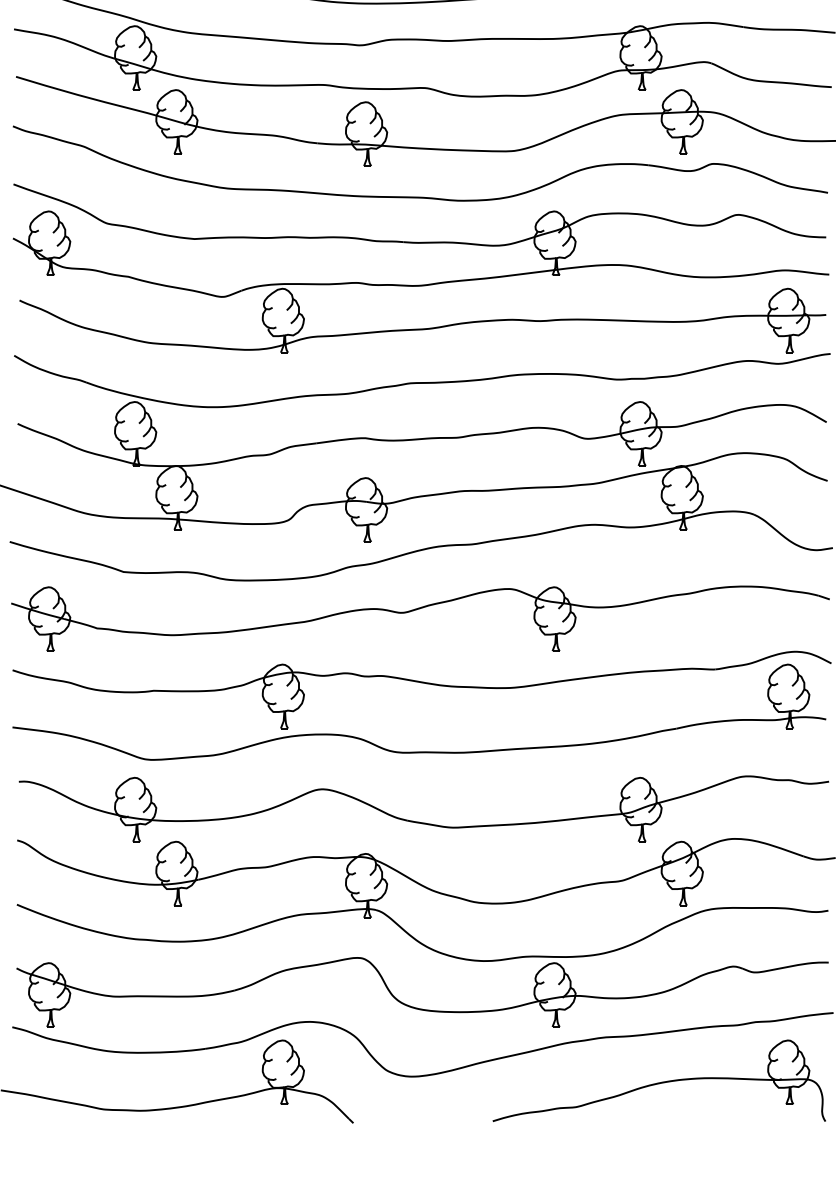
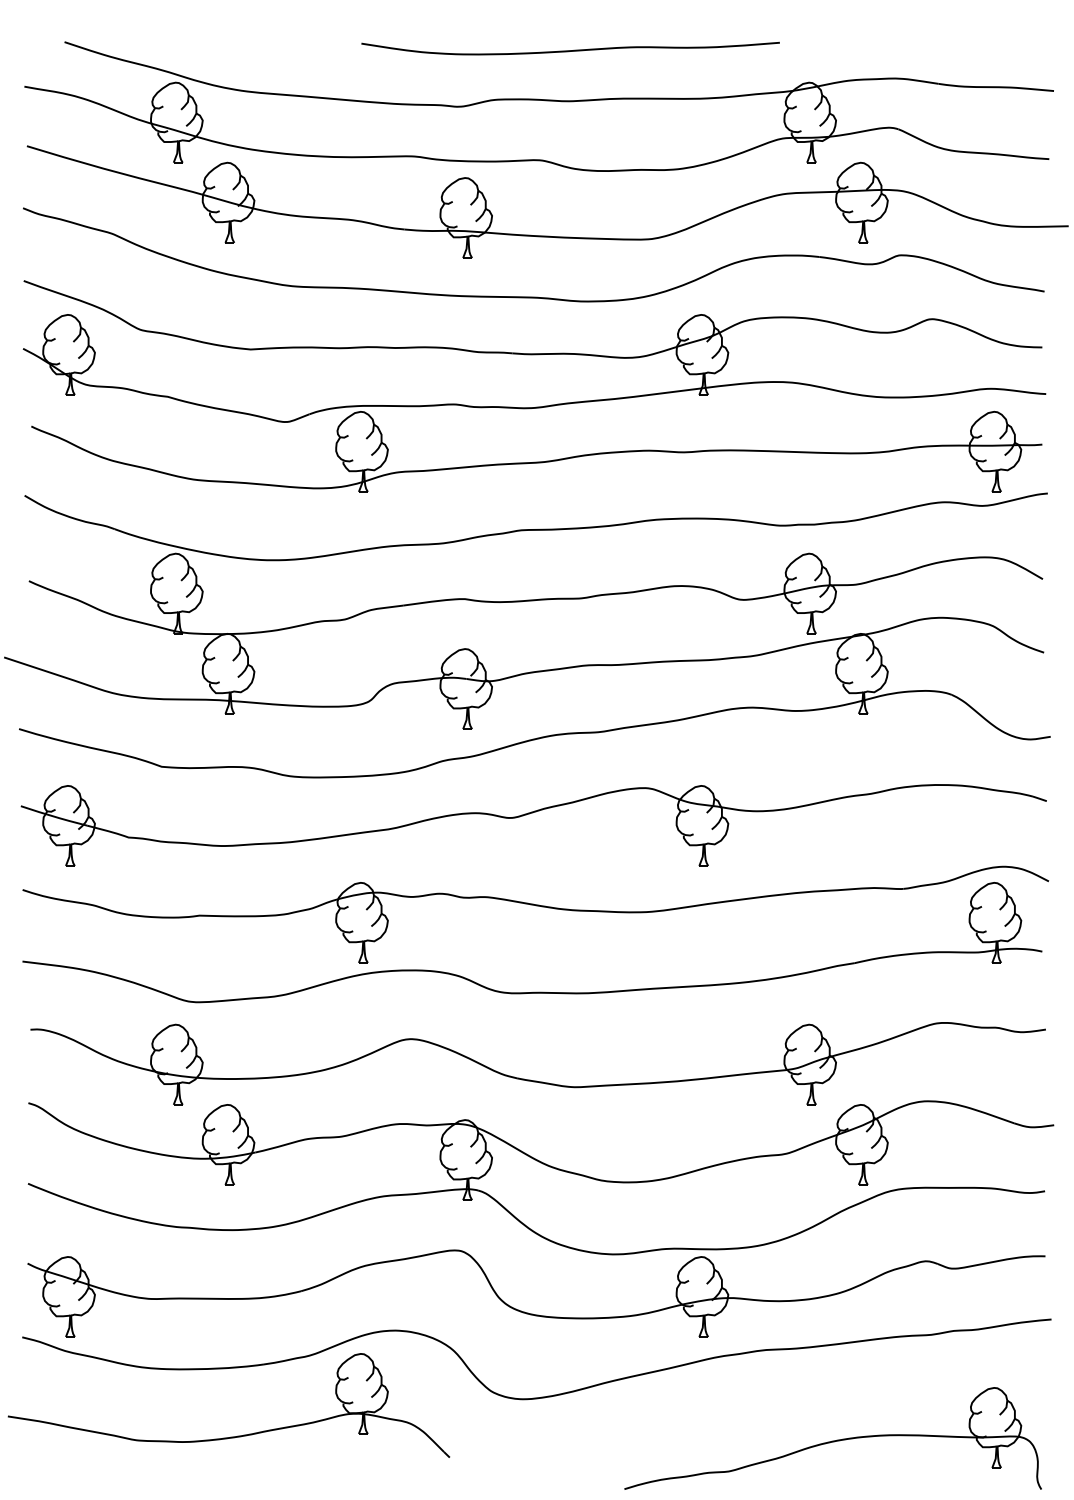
part: (658, 1080) -> (832, 1438), moved

